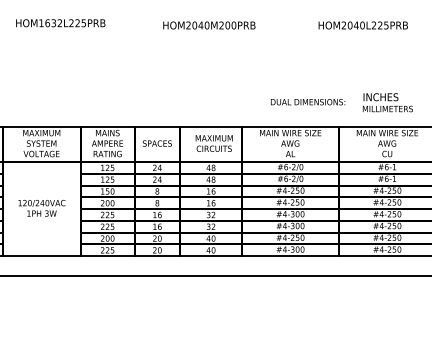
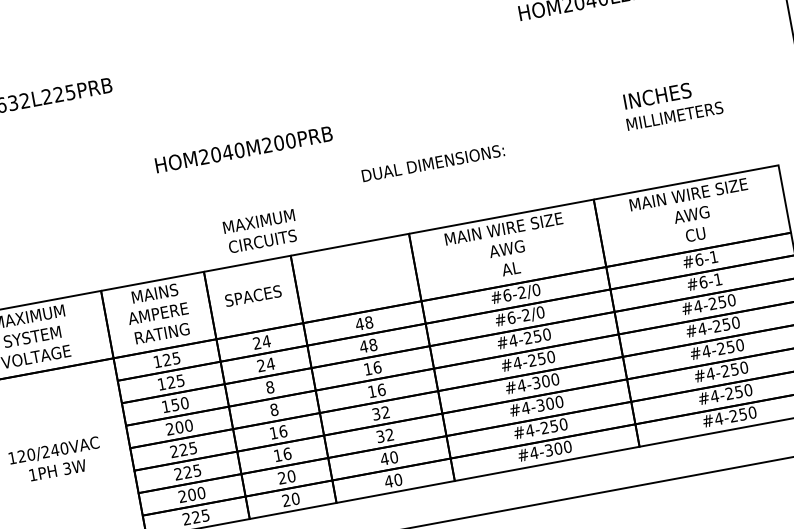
text: (209, 25) -> (244, 149), moved
text: (308, 102) -> (434, 163), moved
text: (387, 102) -> (671, 103), moved
text: (213, 143) -> (259, 231), moved

